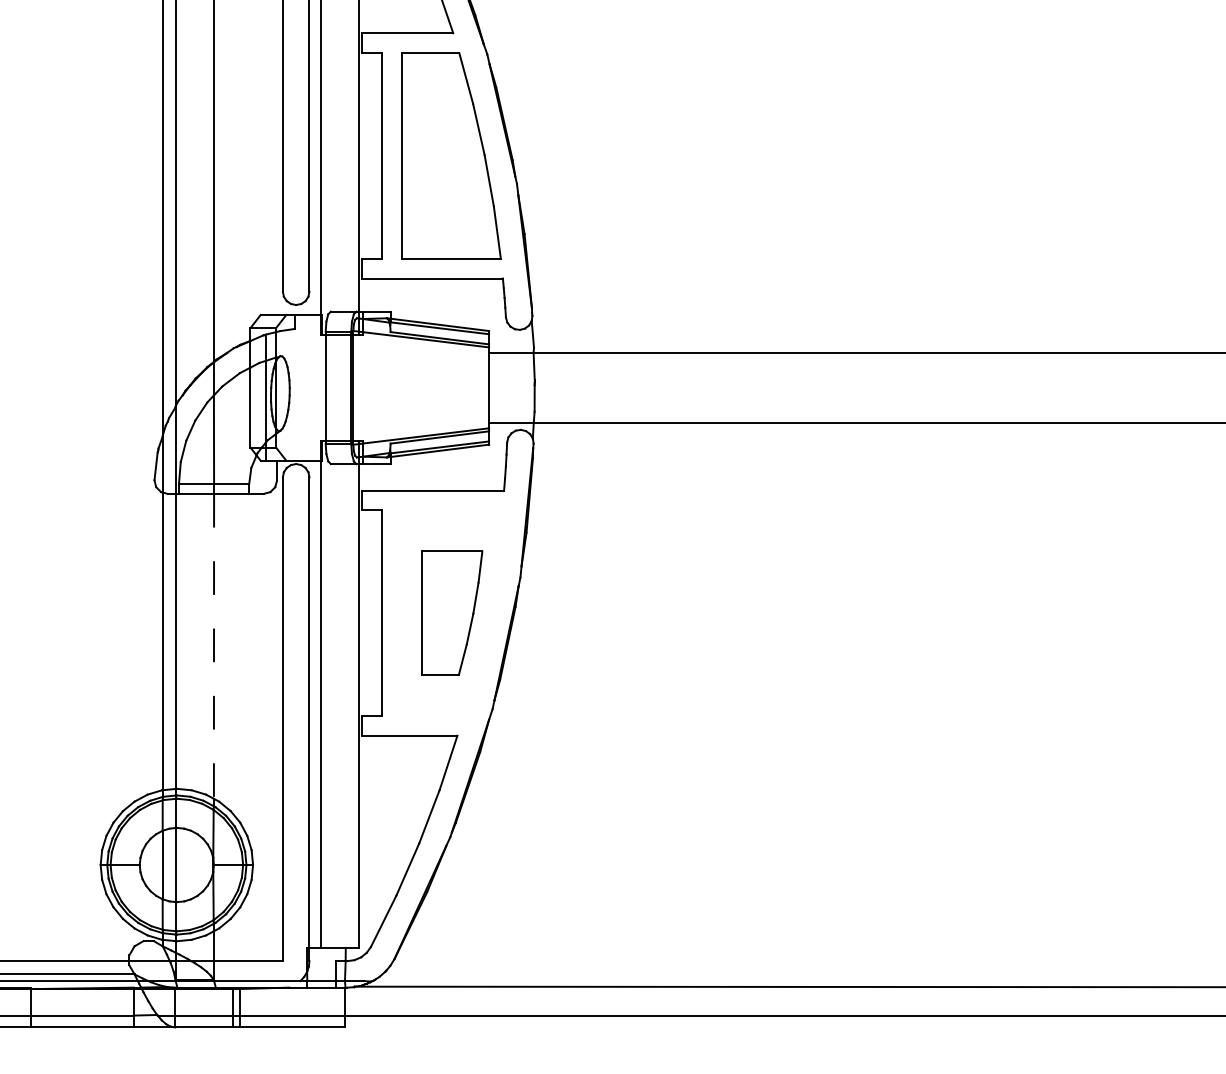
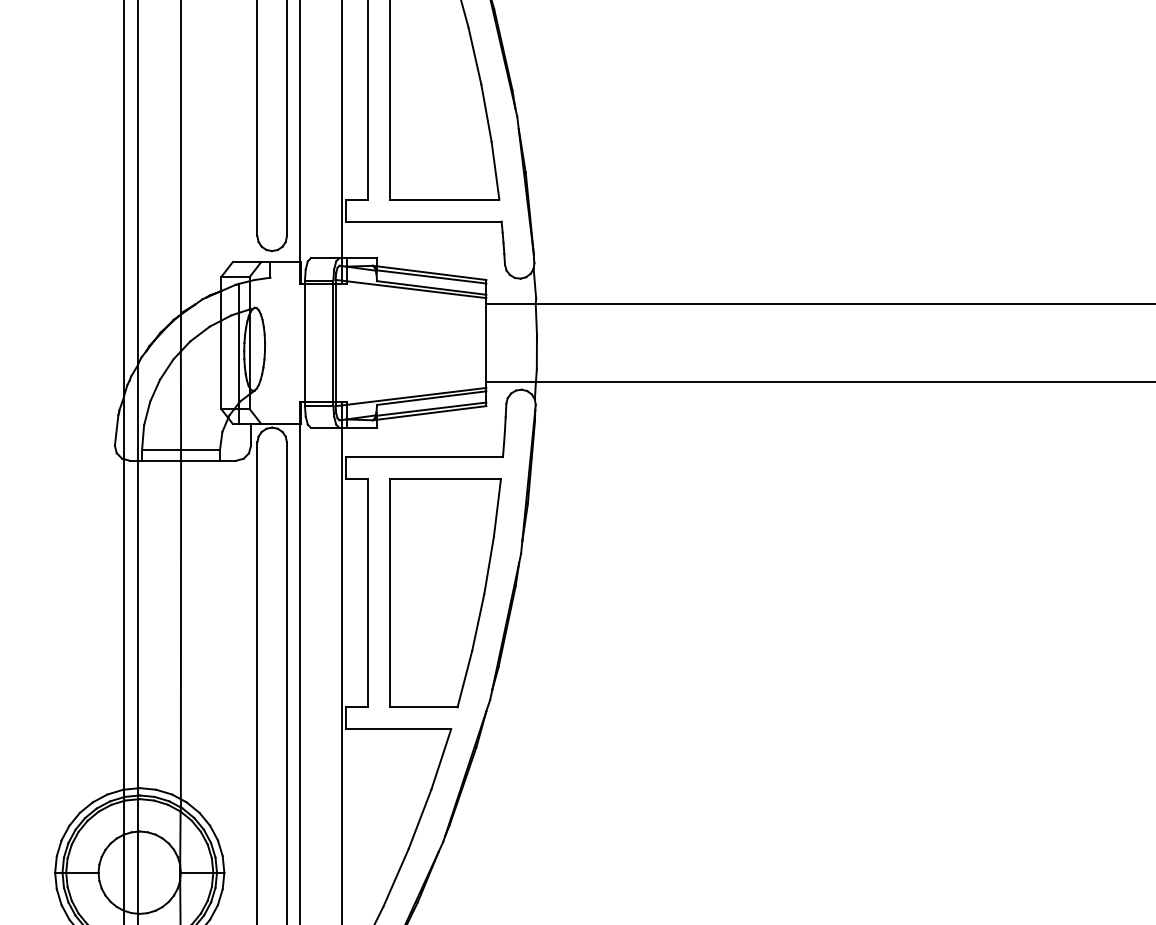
part: (452, 612) -> (445, 592), size x1.67
line: (214, 646) -> (181, 630), dashed -> solid

